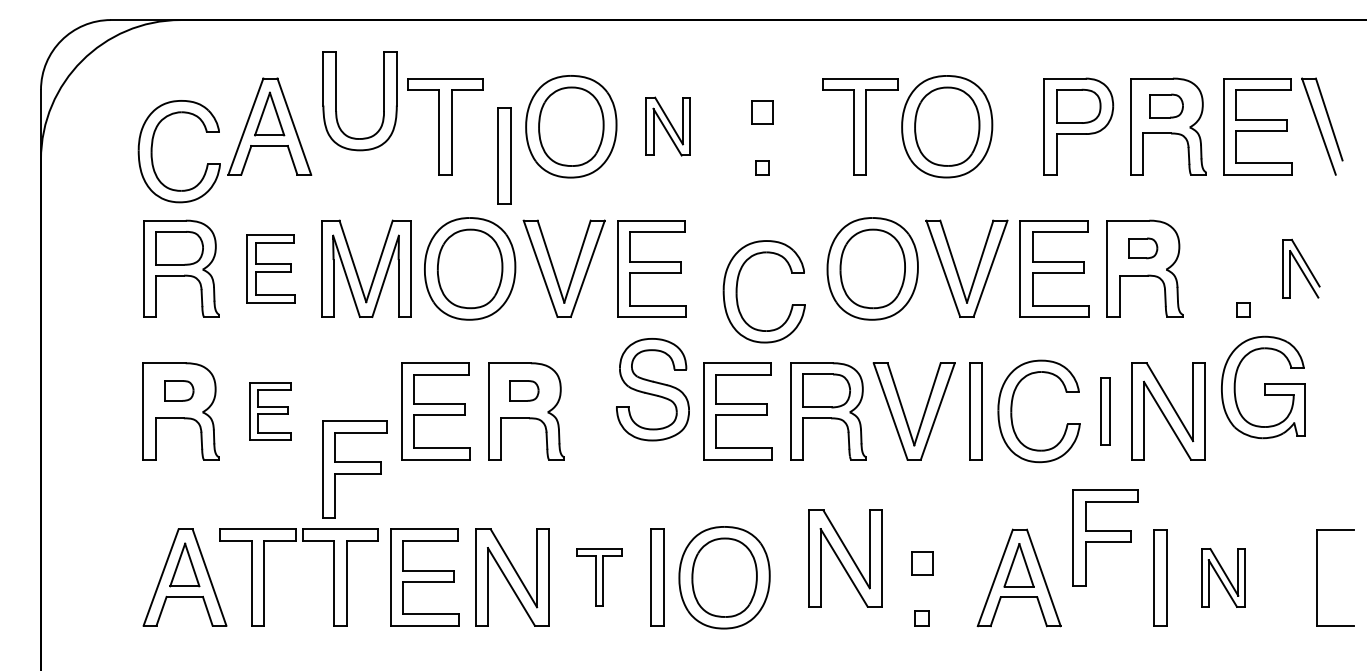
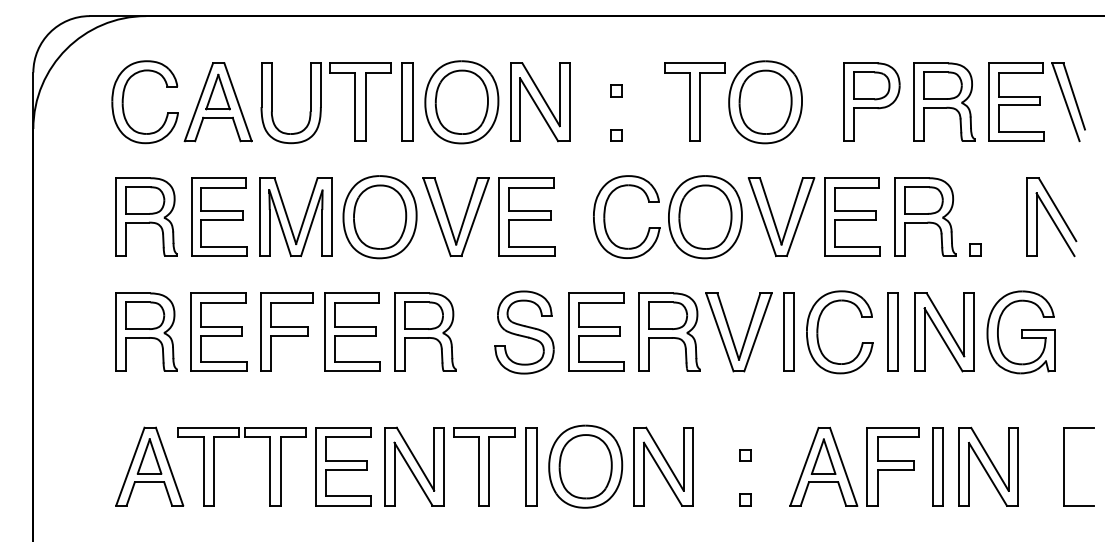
part: (336, 101) -> (272, 103), moved
part: (1166, 105) -> (942, 85), size x1.43
part: (762, 112) -> (616, 90), size x0.62
part: (668, 126) -> (540, 102), size x1.67
part: (152, 151) -> (123, 102), moved
part: (504, 155) -> (407, 102), moved
part: (1143, 248) -> (924, 200), size x1.67
part: (270, 268) -> (218, 216), size x1.43
part: (1301, 268) -> (1051, 216), size x1.67
part: (737, 291) -> (605, 216), moved
part: (1243, 309) -> (975, 249), moved
part: (1263, 387) -> (1021, 332), moved
part: (652, 389) -> (524, 332), moved
part: (179, 390) -> (145, 315), size x1.67
part: (524, 390) -> (424, 315), size x1.67
part: (270, 411) -> (218, 332), size x1.67
part: (1105, 411) -> (893, 332), size x1.43
part: (354, 469) -> (286, 332), moved
part: (1105, 537) -> (893, 466), moved
part: (845, 558) -> (664, 466), moved
part: (921, 563) -> (744, 455), size x0.62
part: (599, 577) -> (484, 466), size x1.67
part: (1223, 577) -> (988, 466), size x1.67

